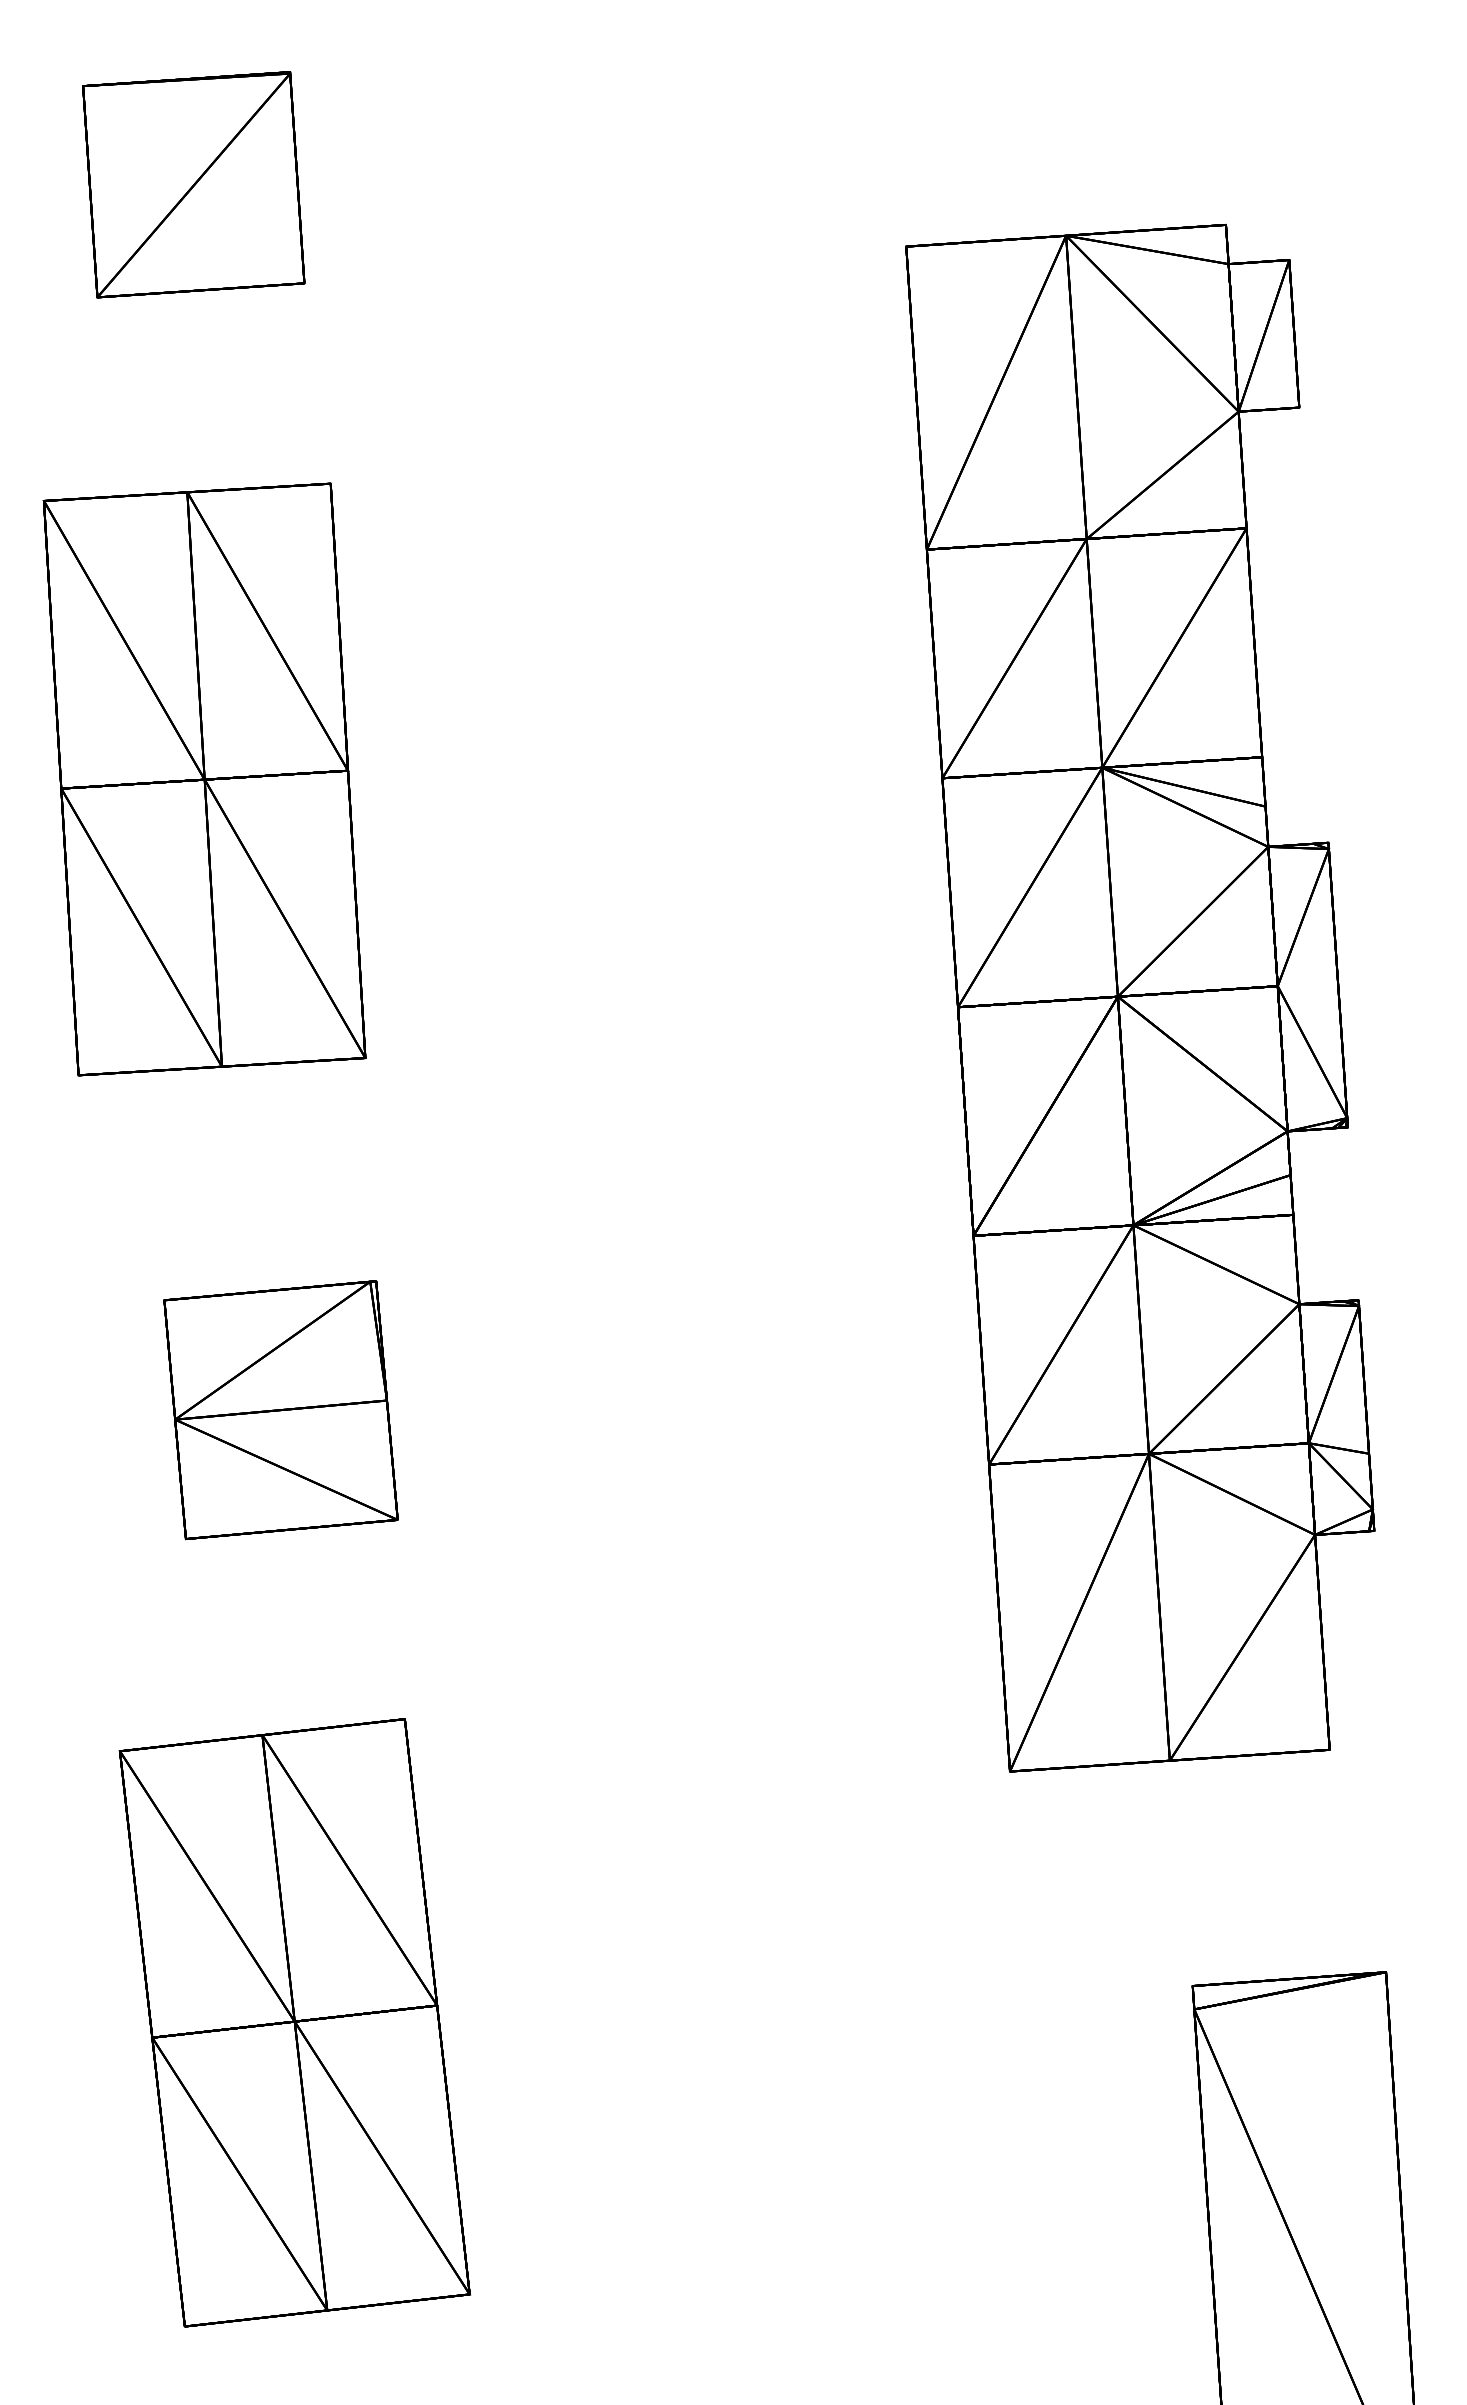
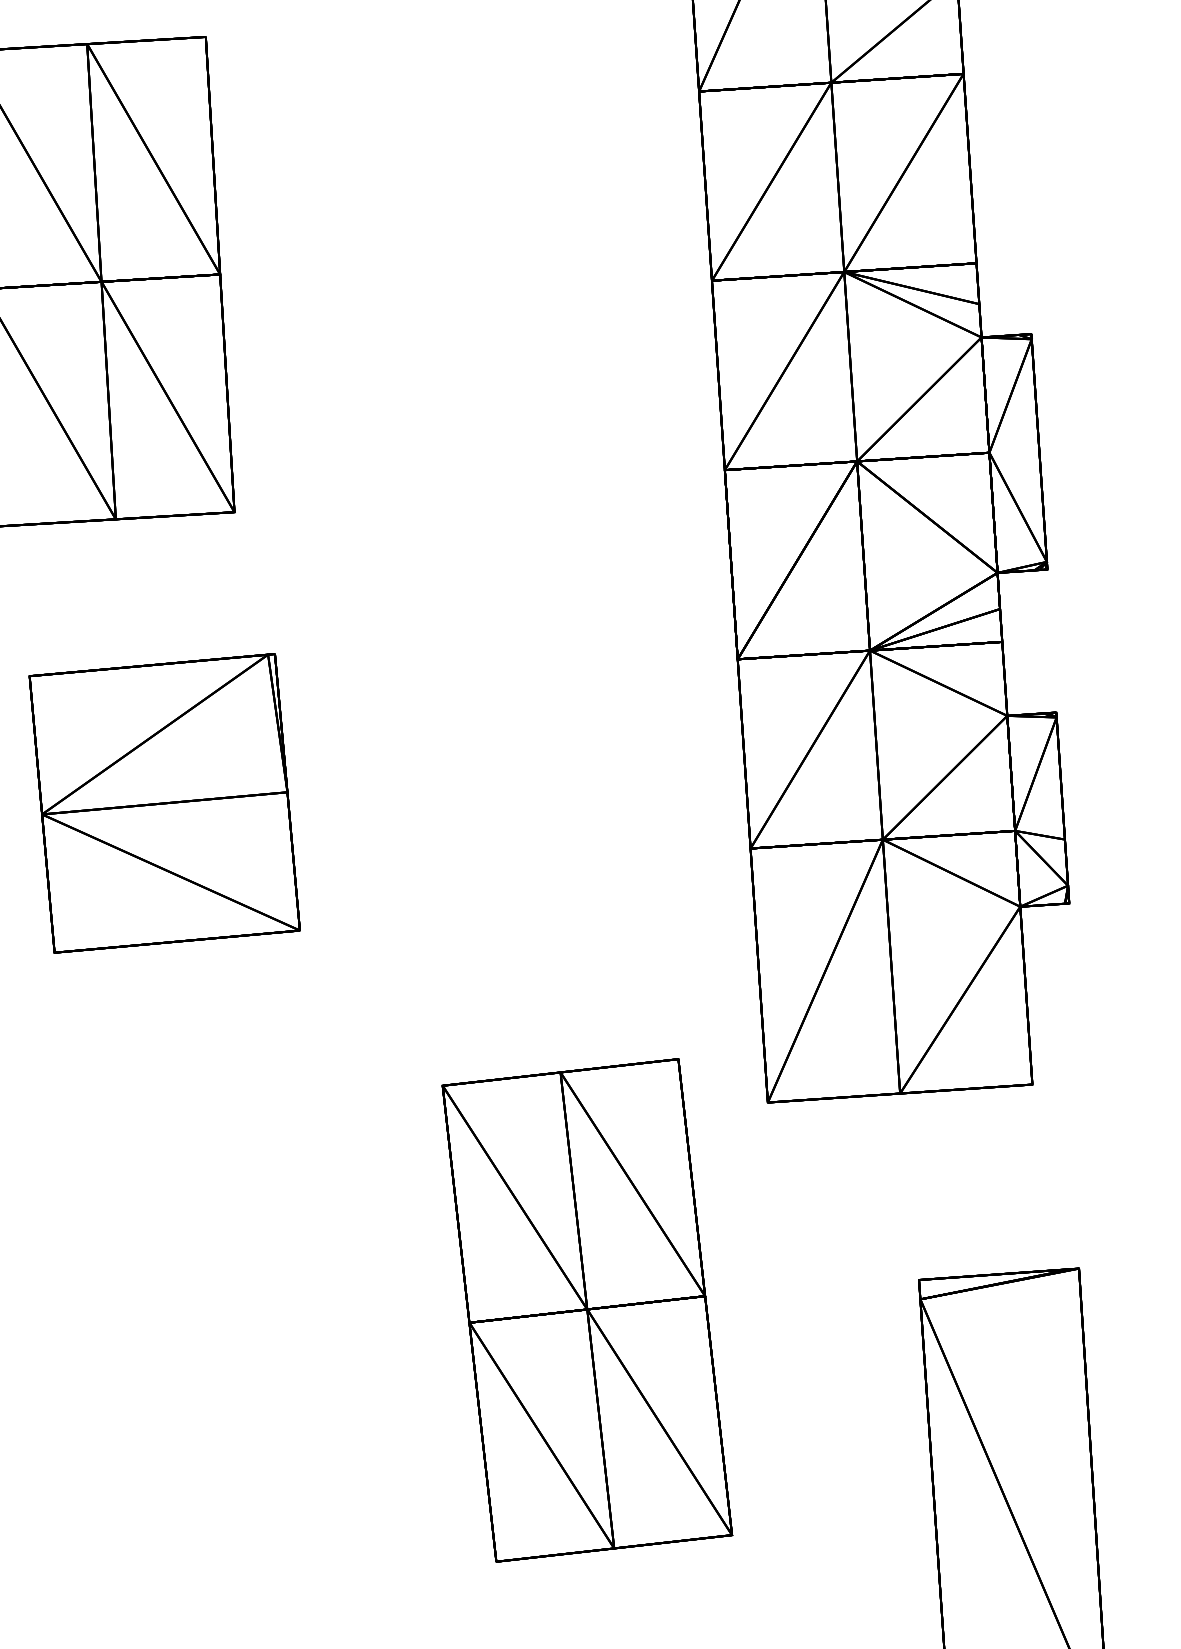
part: (280, 1410) -> (164, 803), size x1.4
part: (294, 2022) -> (587, 1310), moved

